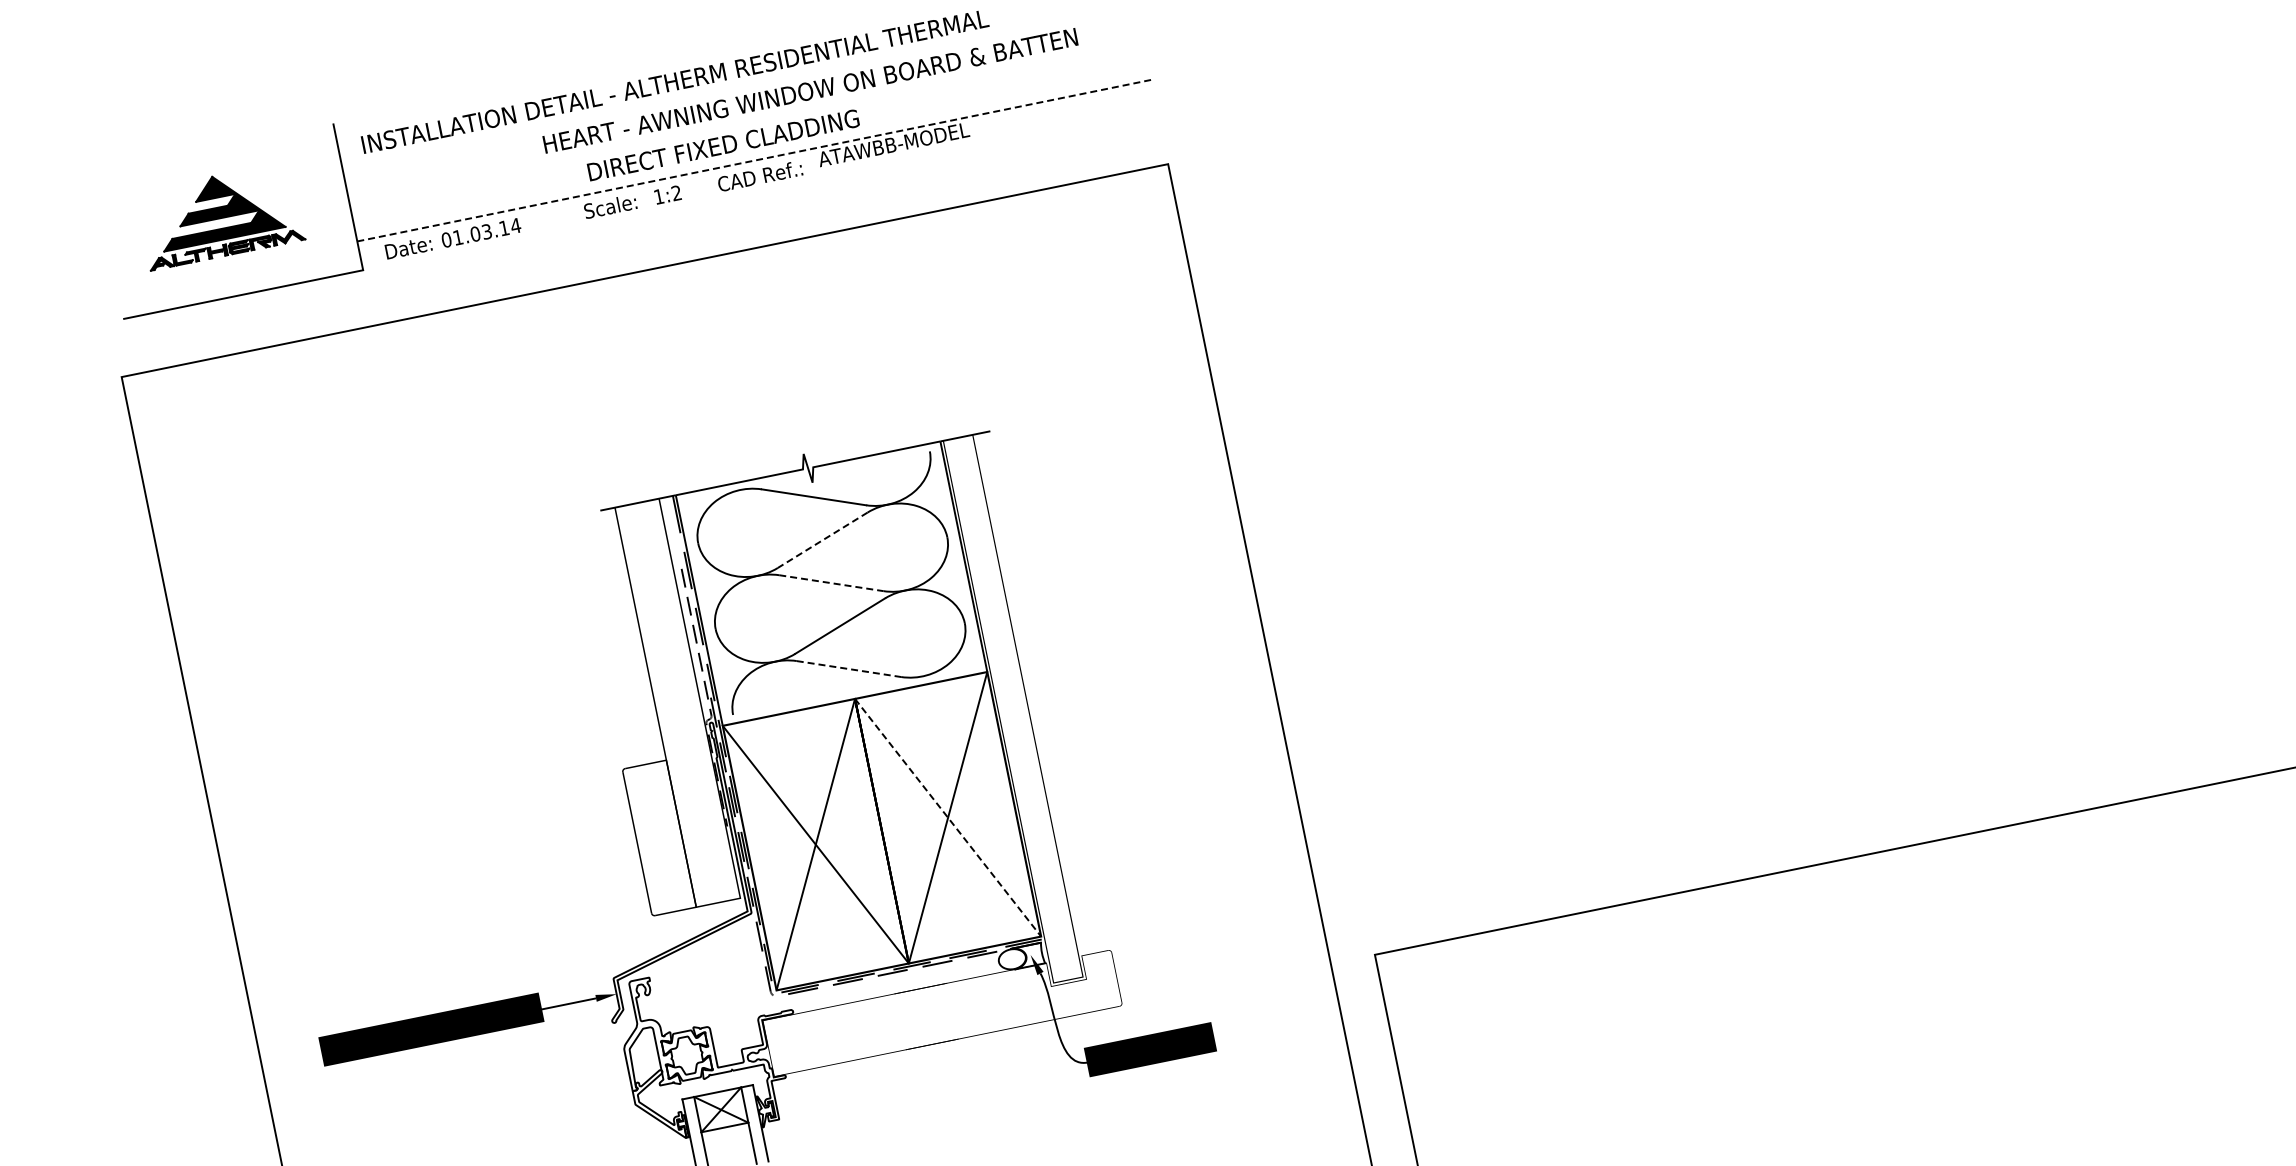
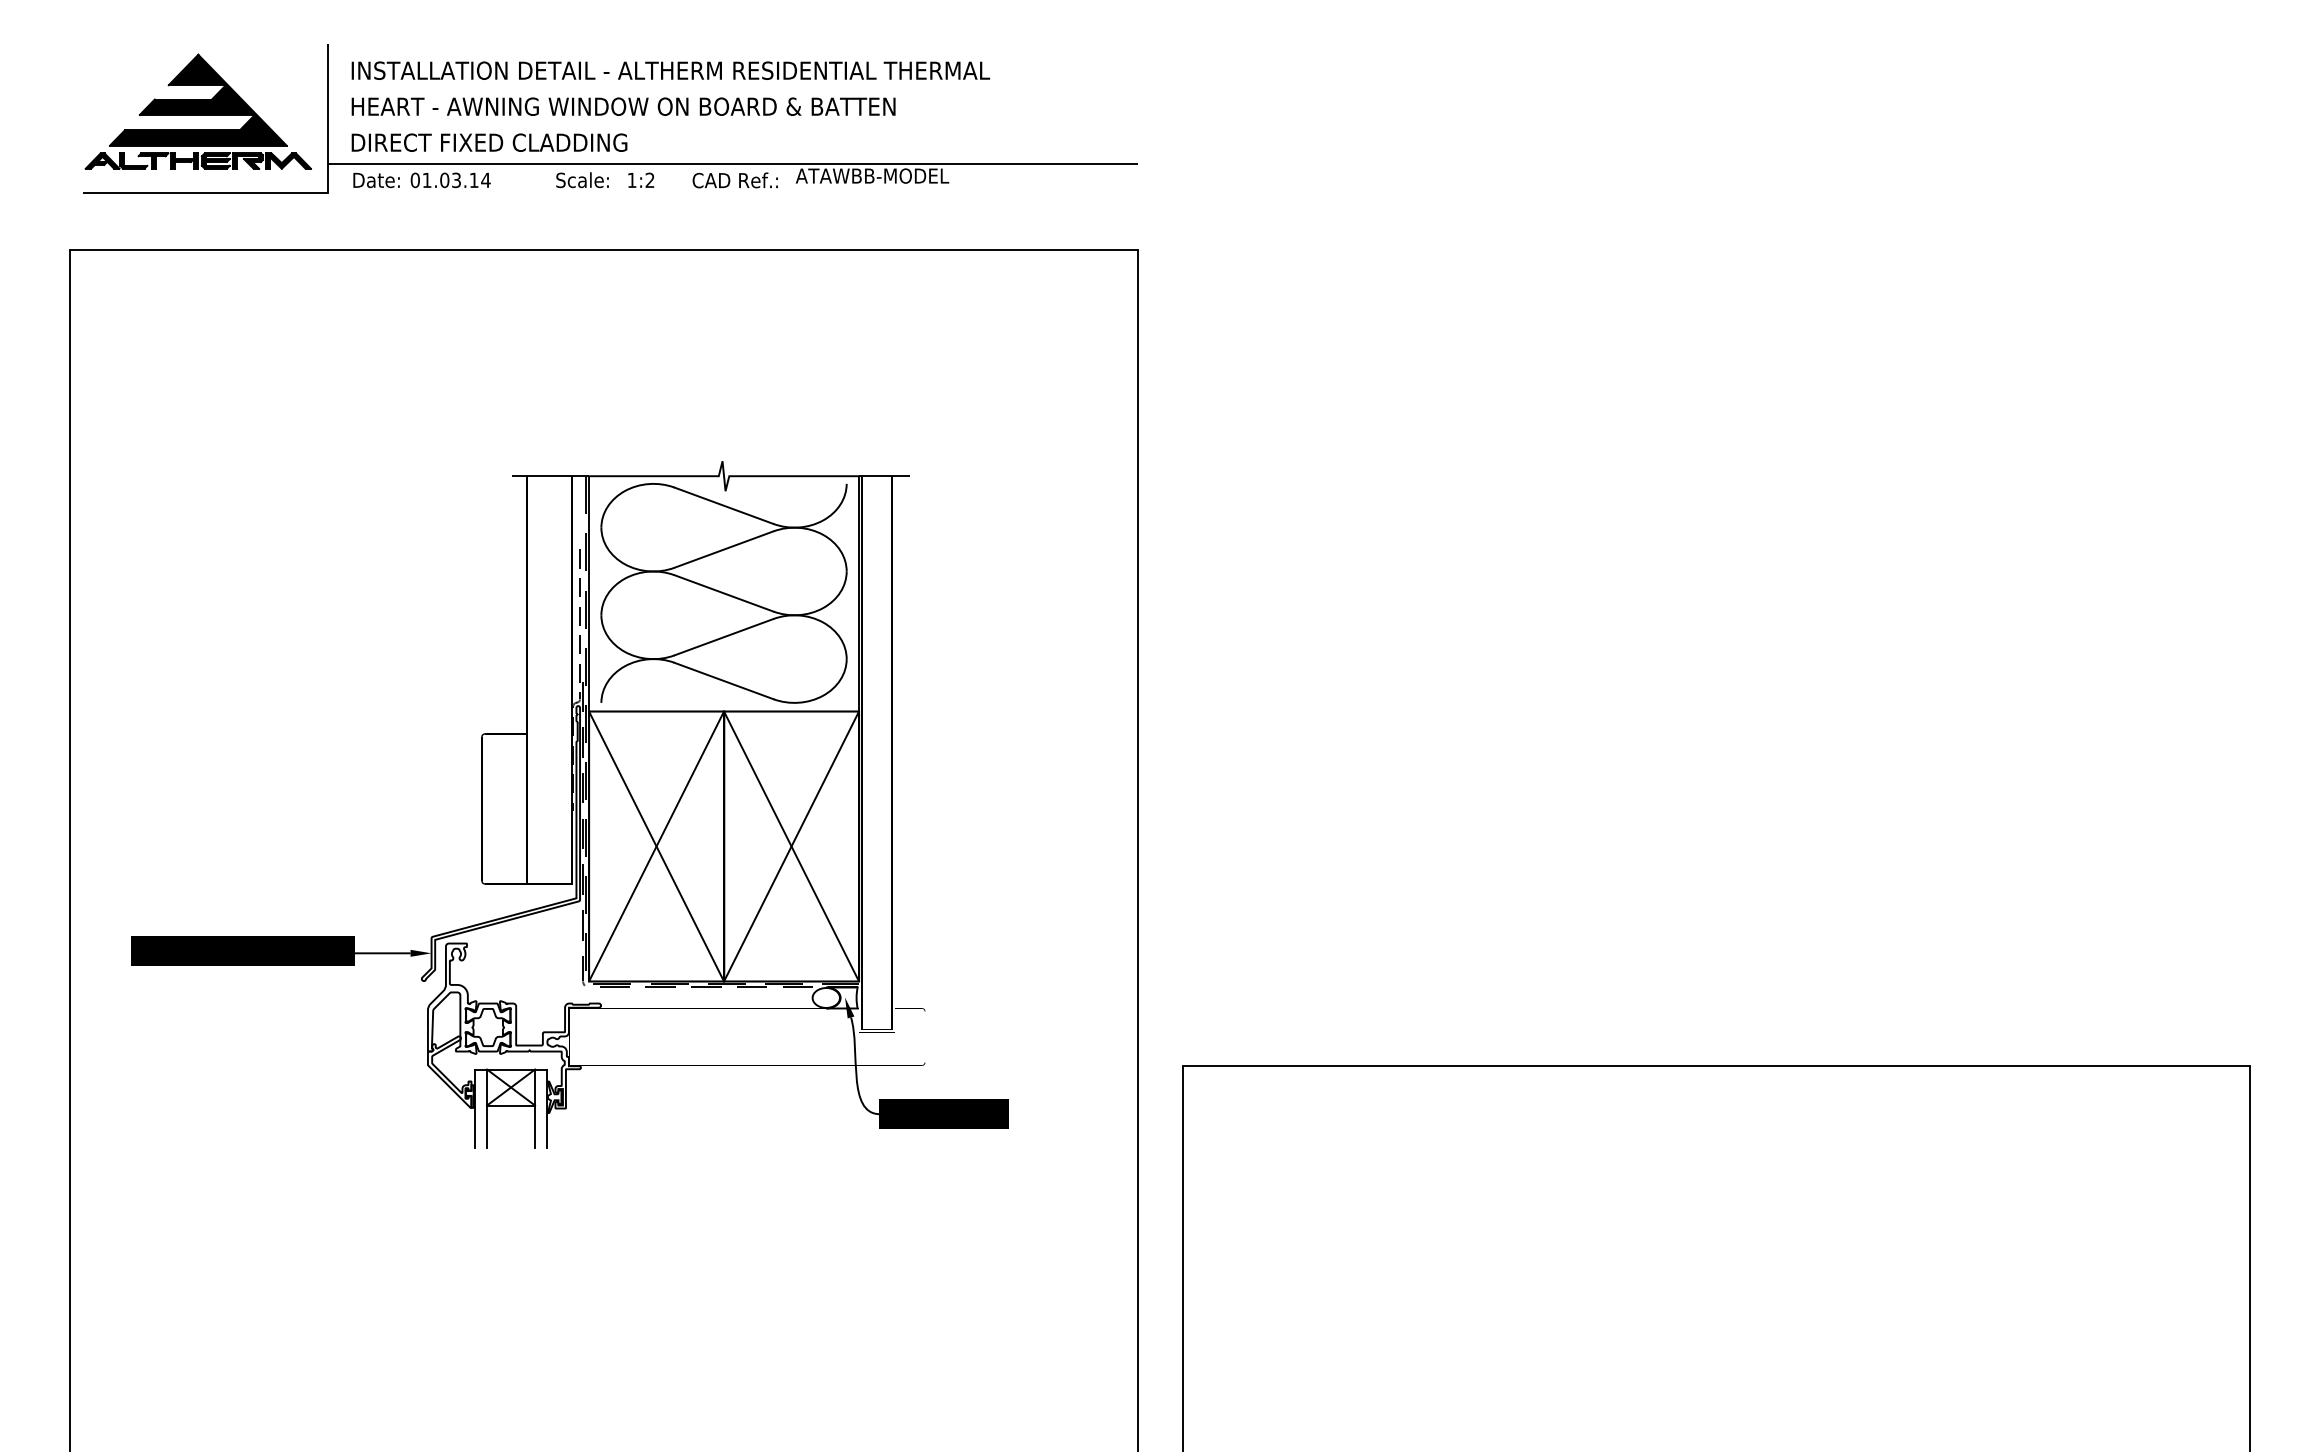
text: (810, 90) -> (623, 106), moved
text: (723, 145) -> (489, 142), moved
line: (754, 160) -> (732, 163), dashed -> solid
part: (219, 215) -> (197, 111), size x1.43
line: (823, 540) -> (724, 549), dashed -> solid
line: (831, 583) -> (724, 593), dashed -> solid
line: (849, 669) -> (724, 681), dashed -> solid
line: (948, 817) -> (791, 846), dashed -> solid

